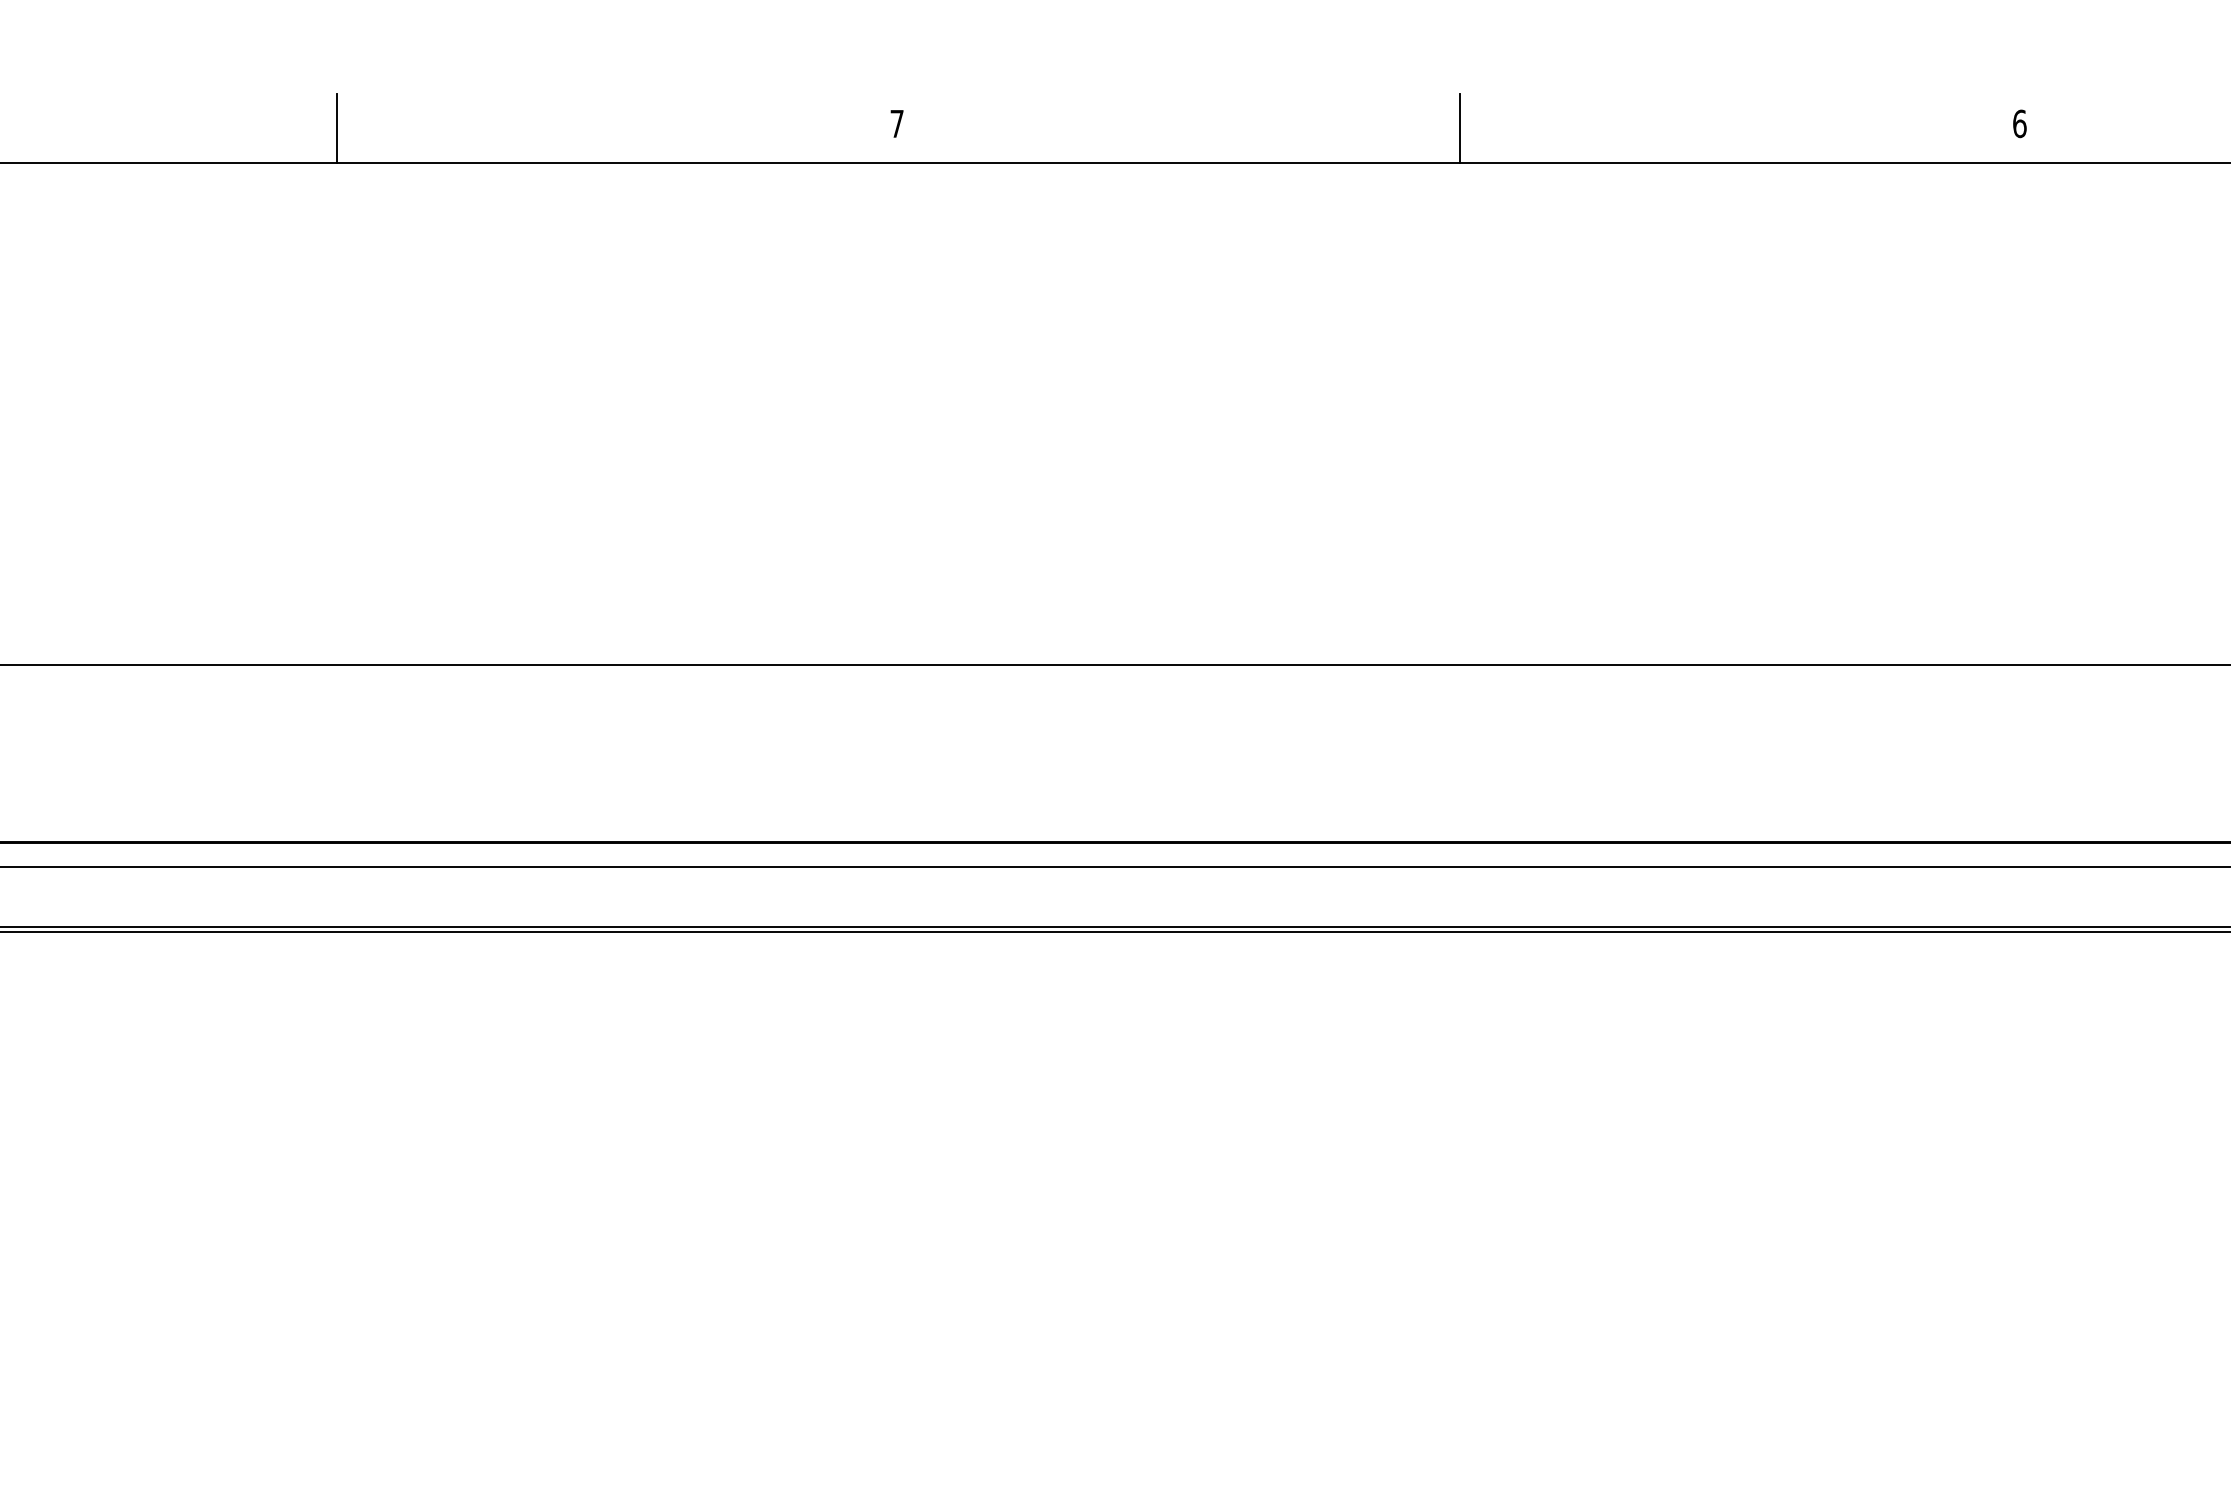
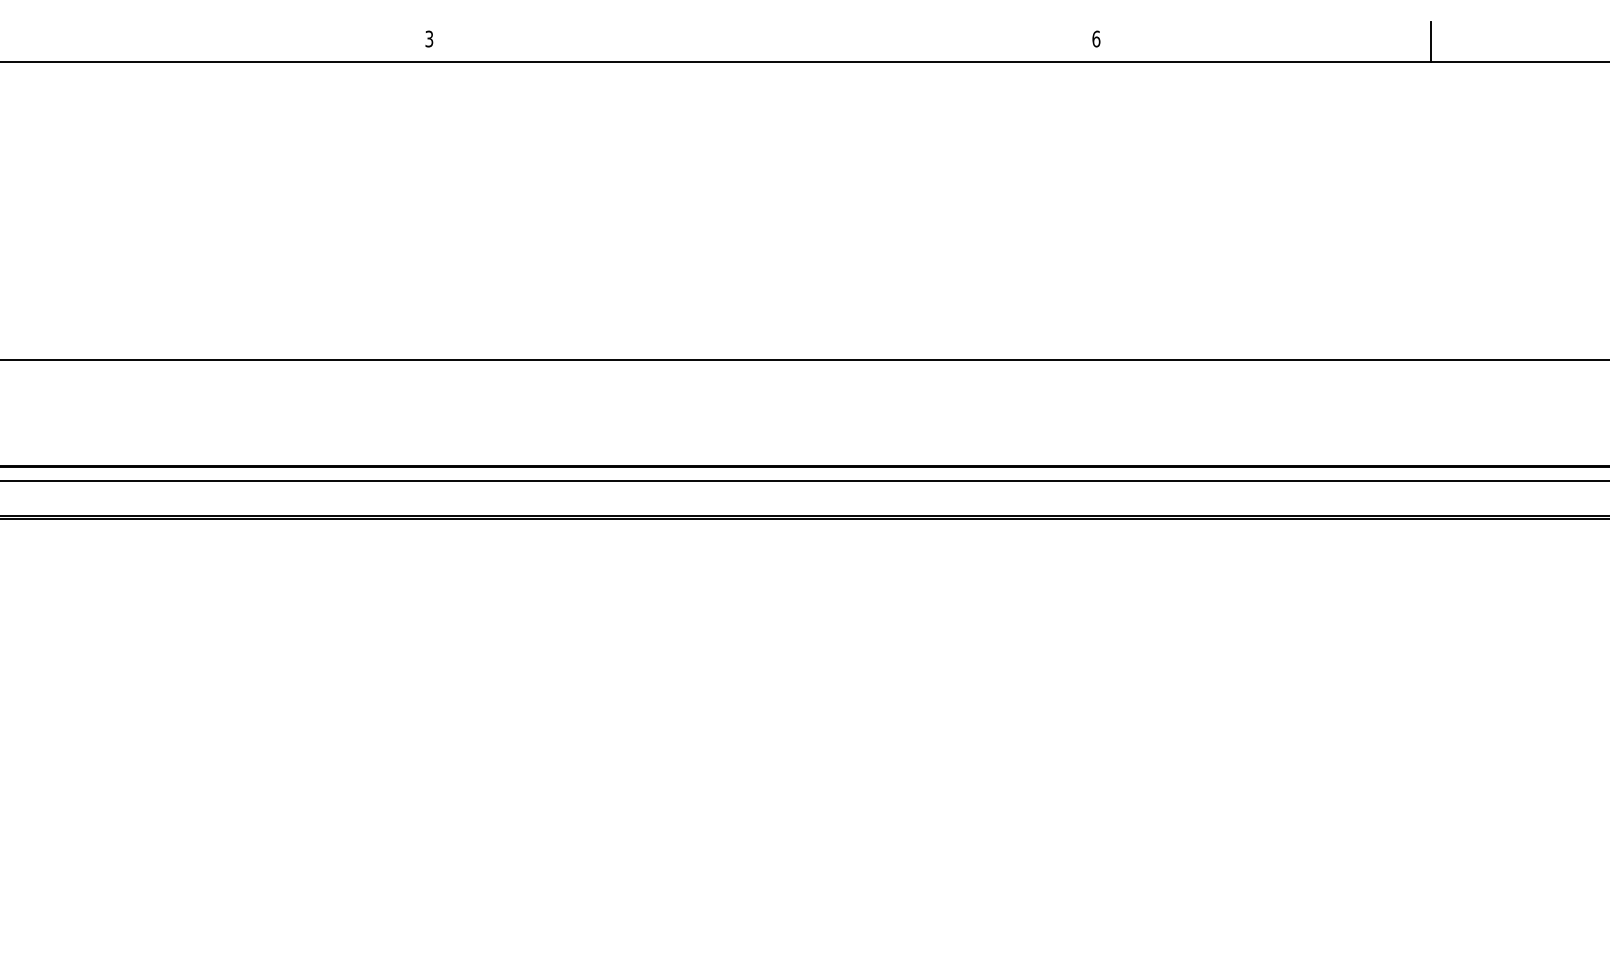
text: (897, 122) -> (429, 38), 7 -> 3
line: (336, 127) -> (96, 41), removed
line: (1459, 127) -> (763, 41), removed

